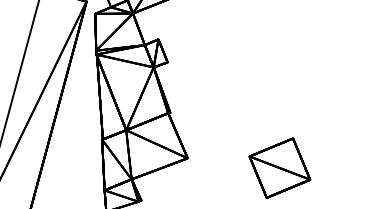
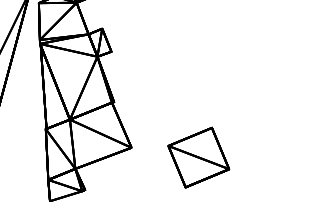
part: (279, 167) -> (198, 156), moved

